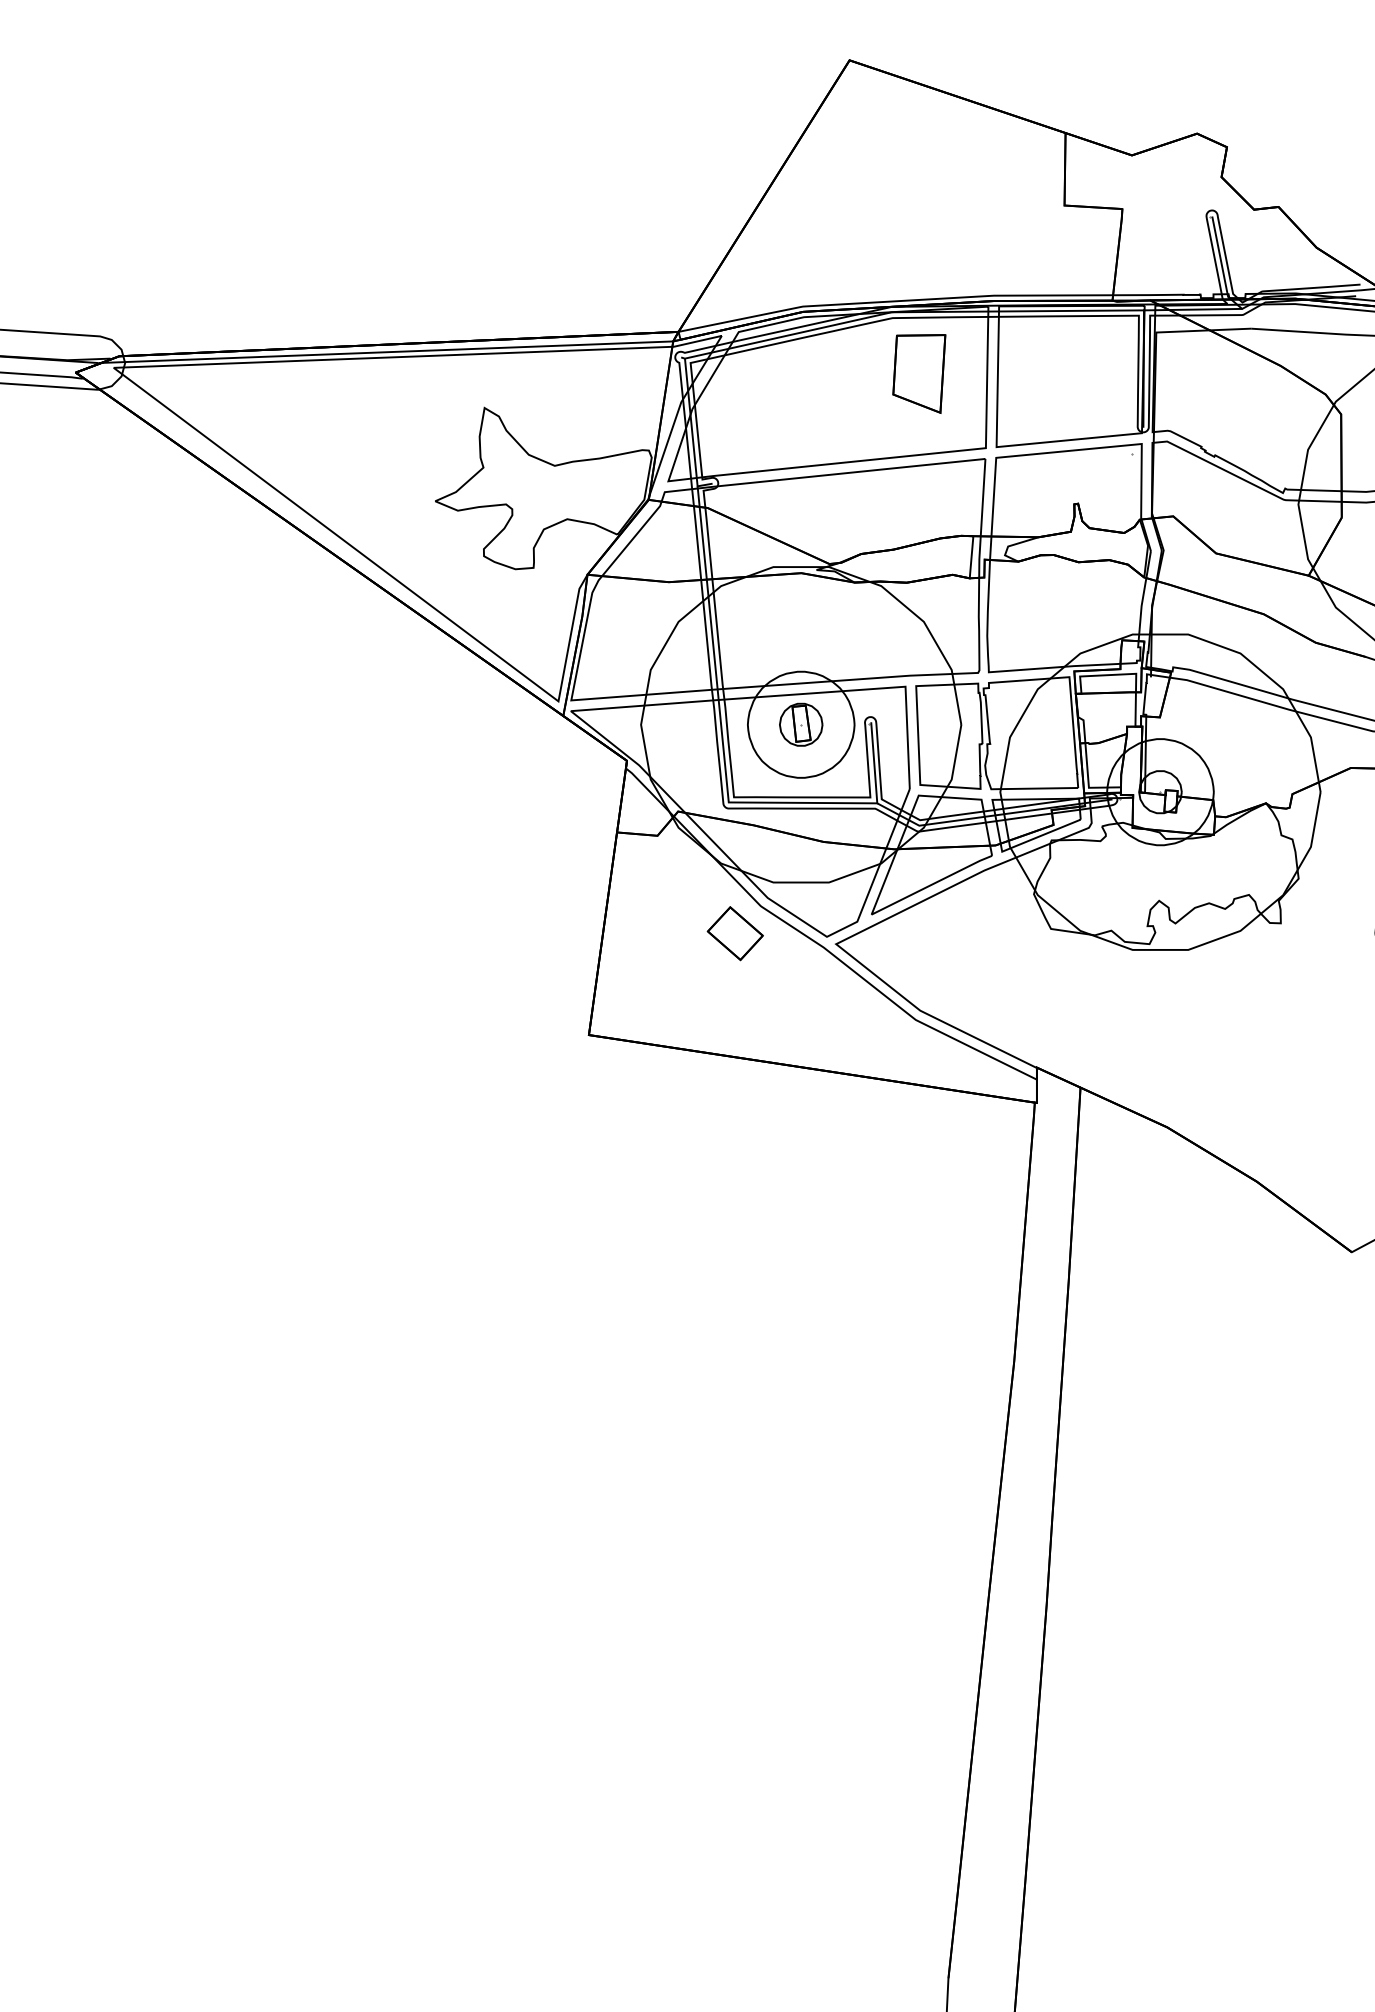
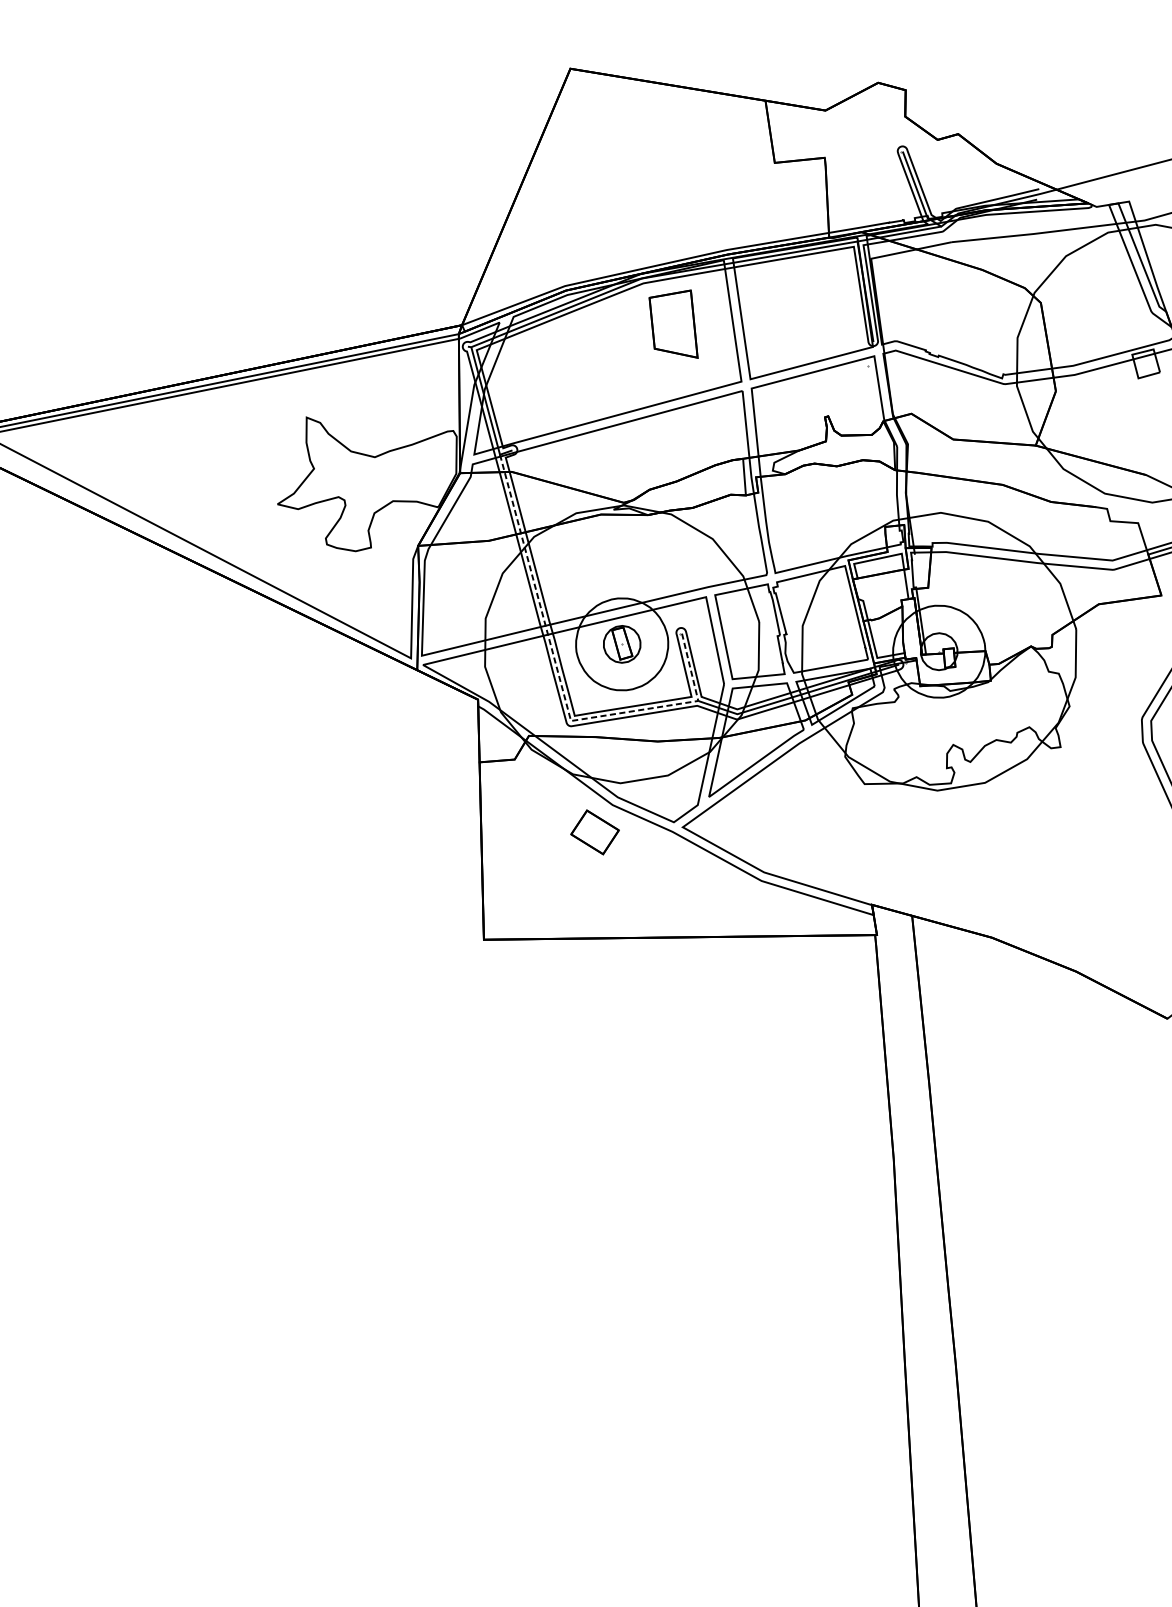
line: (724, 760) -> (561, 685), solid -> dashed

